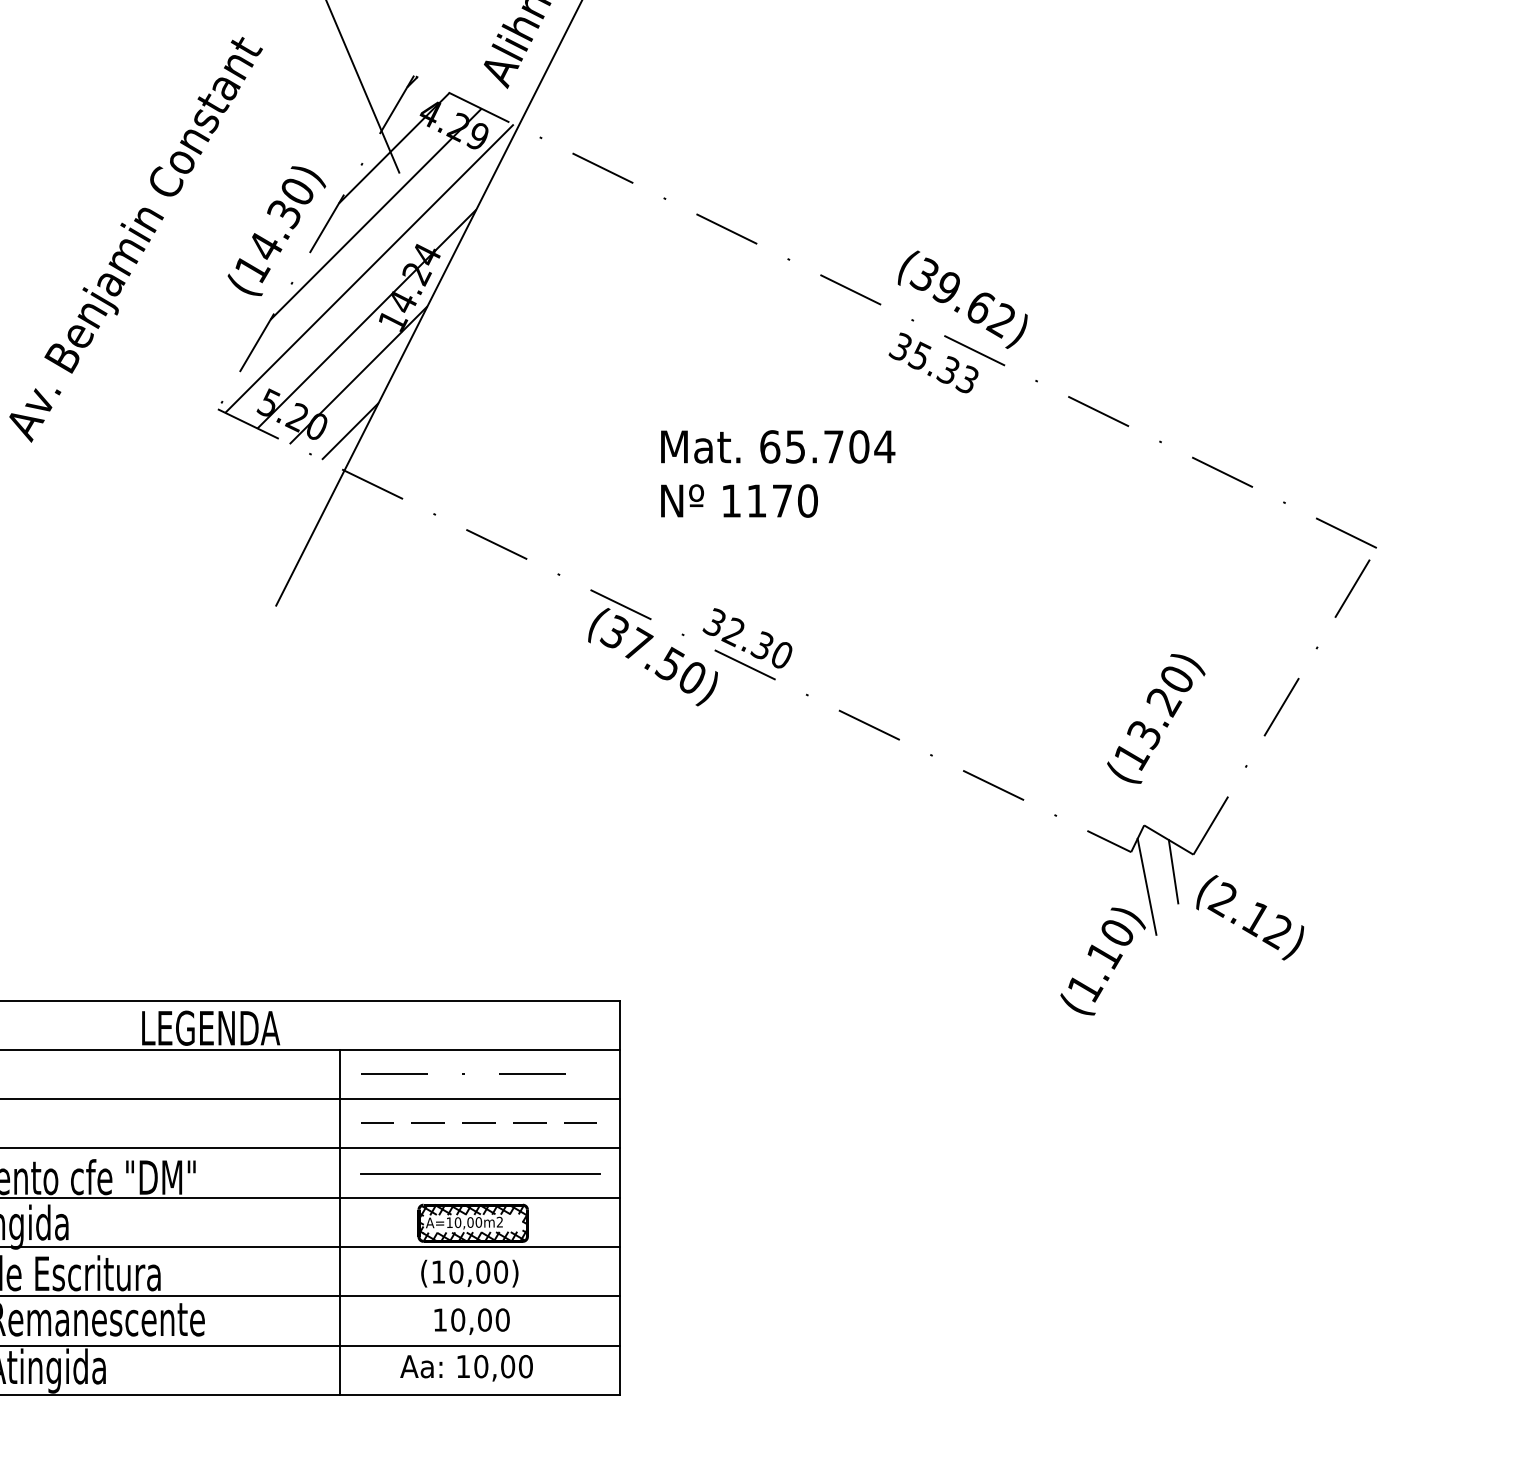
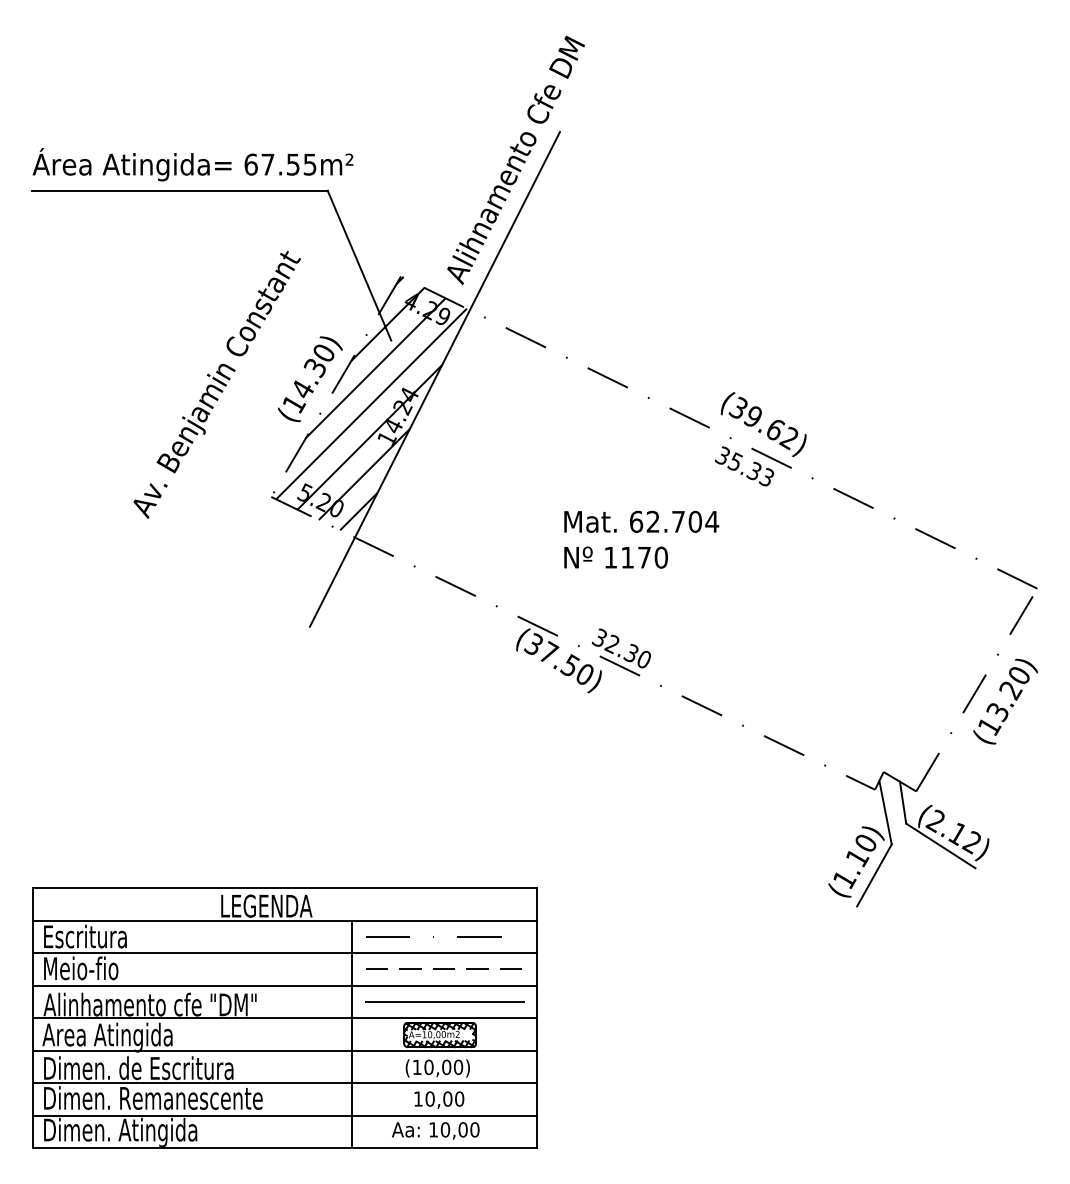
text: (794, 446) -> (652, 521), 65.704 -> 62.704
text: (1156, 718) -> (1005, 701), moved
line: (1230, 936) -> (940, 845), added
line: (1130, 981) -> (874, 875), added

